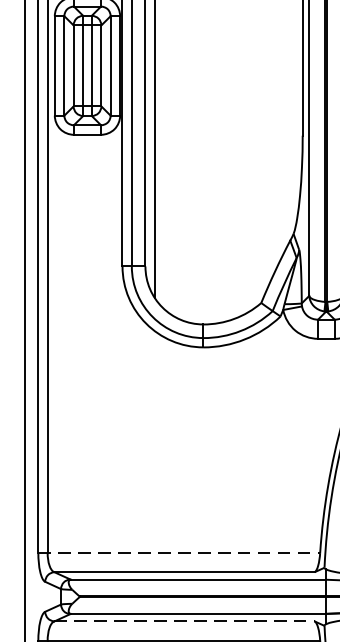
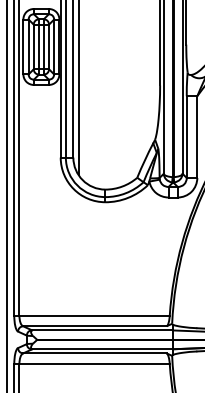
line: (180, 552) -> (92, 315), dashed -> solid
line: (183, 621) -> (94, 353), dashed -> solid

